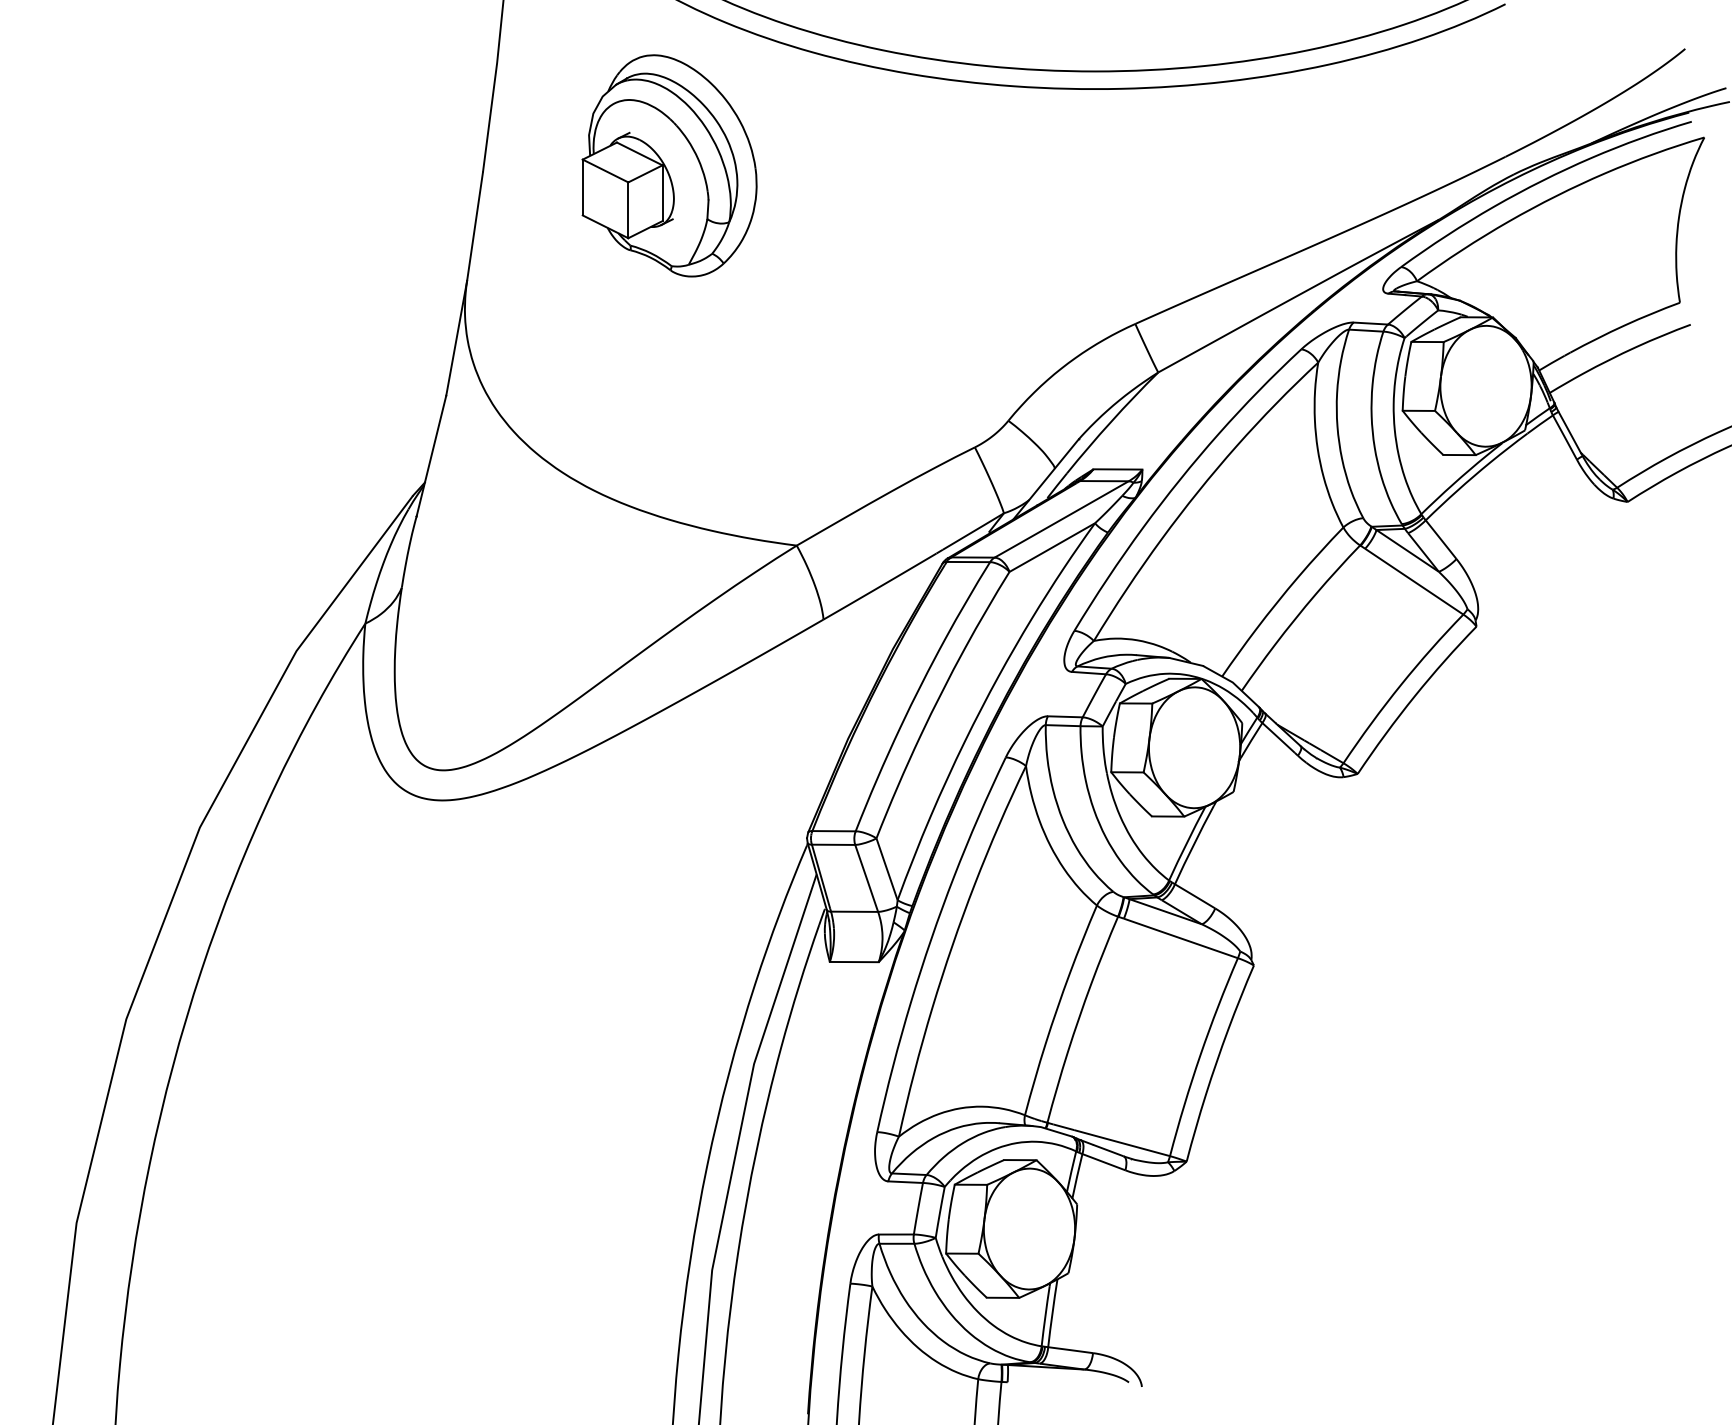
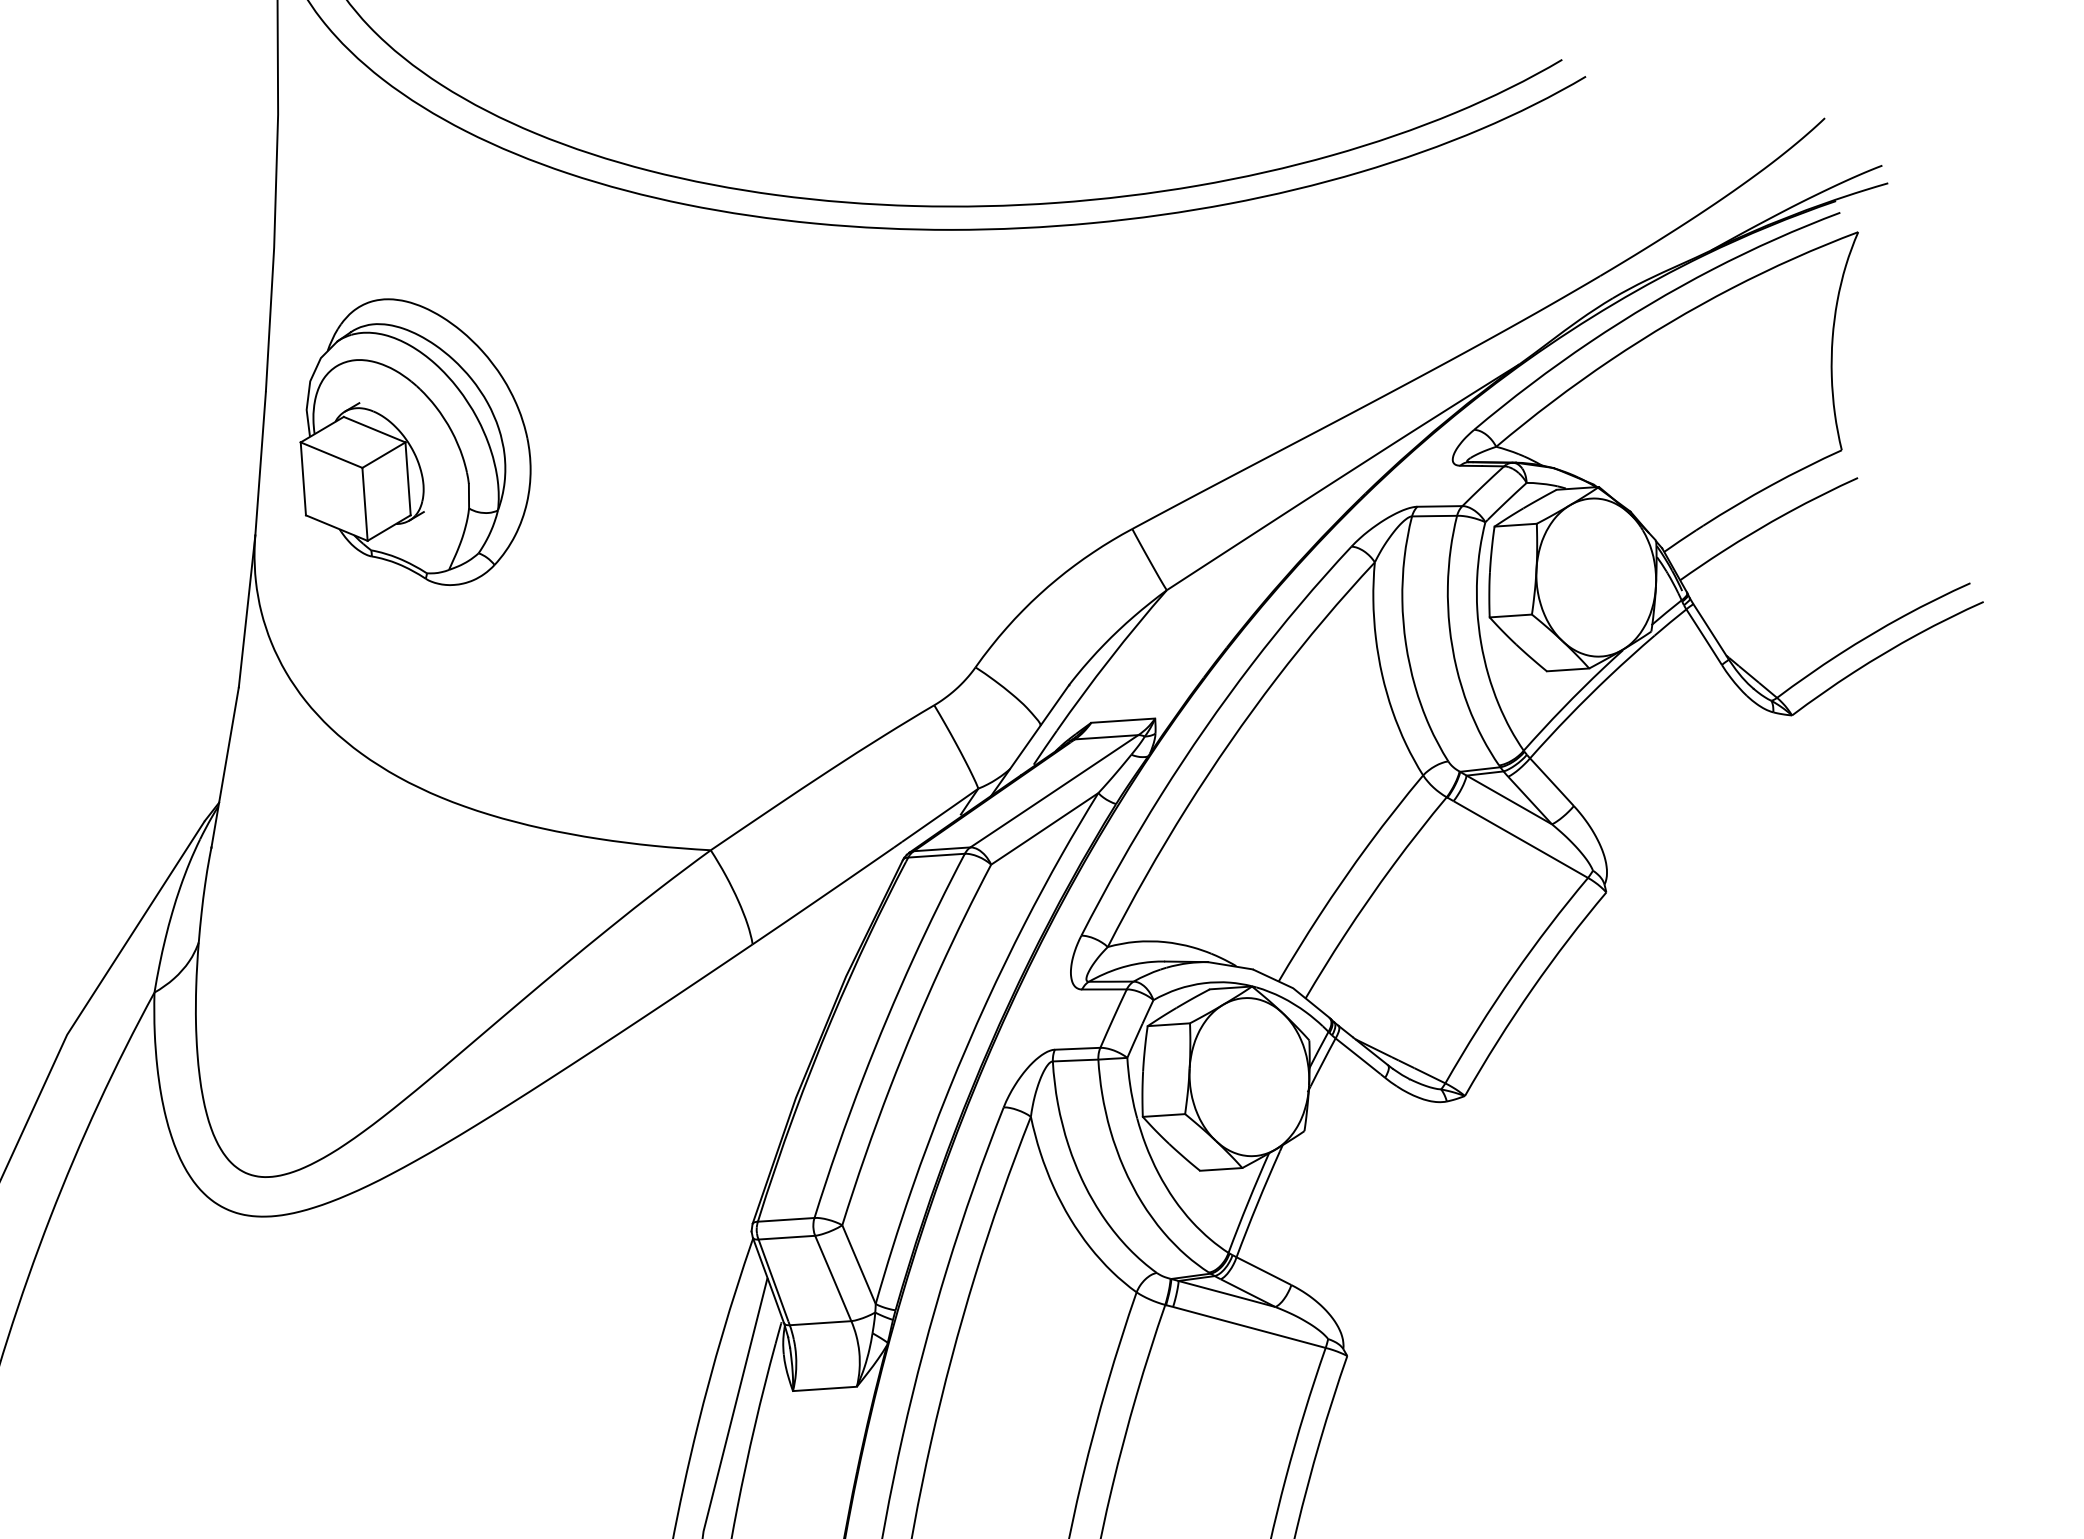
part: (669, 165) -> (414, 441), moved

